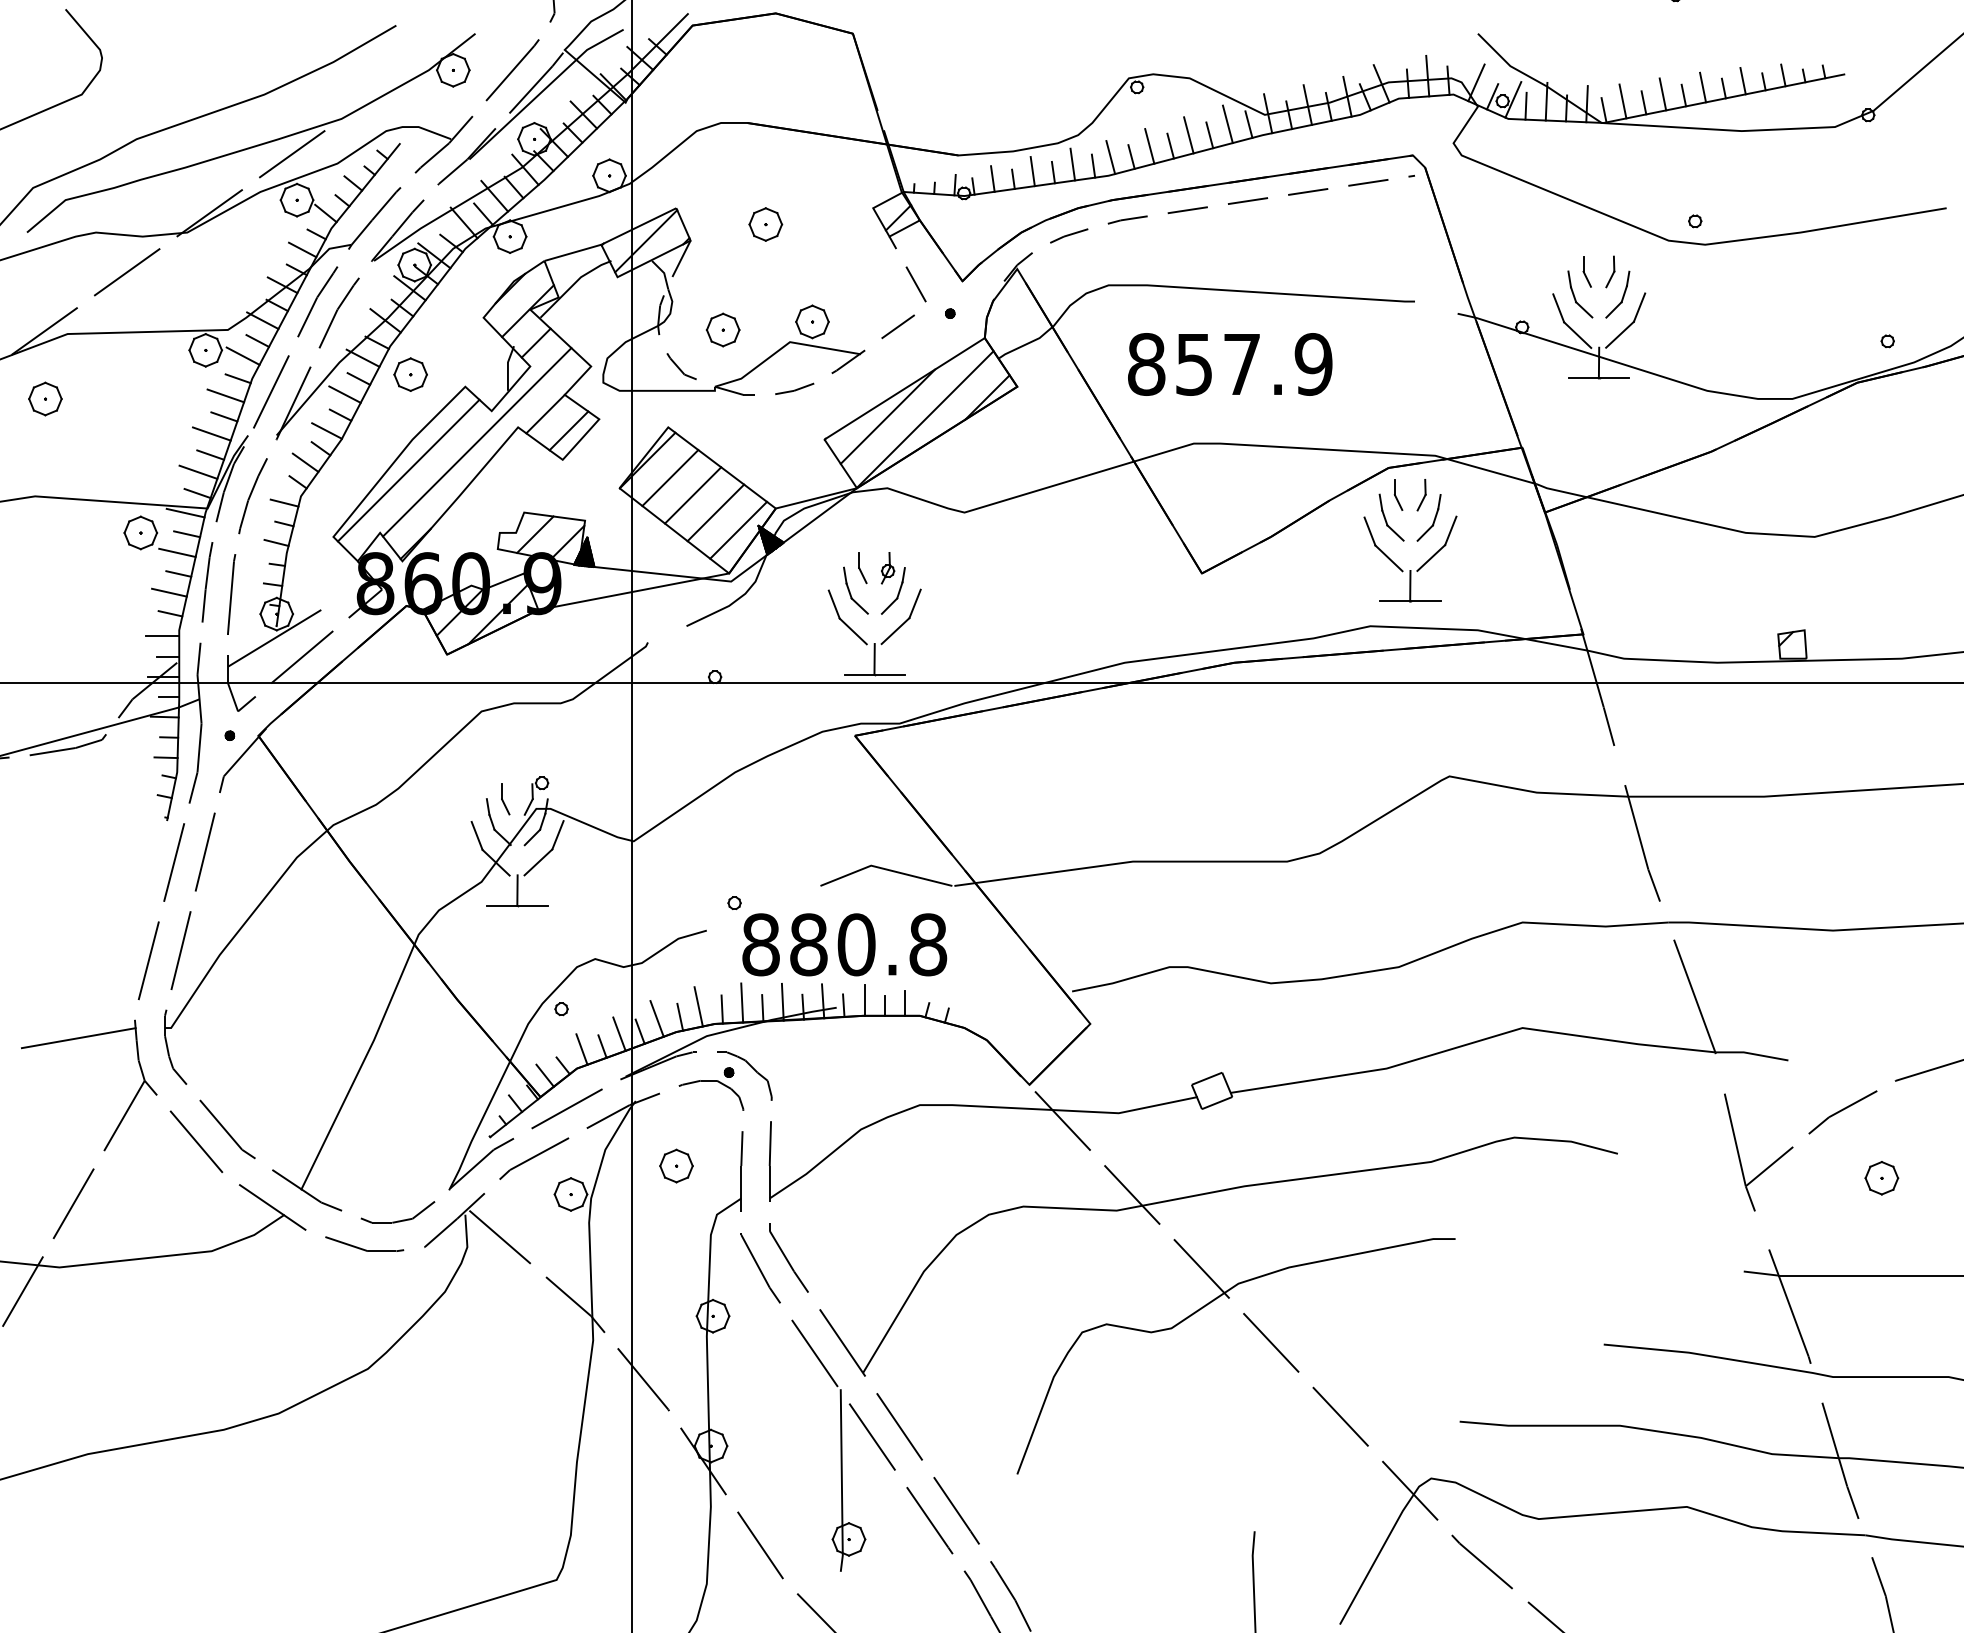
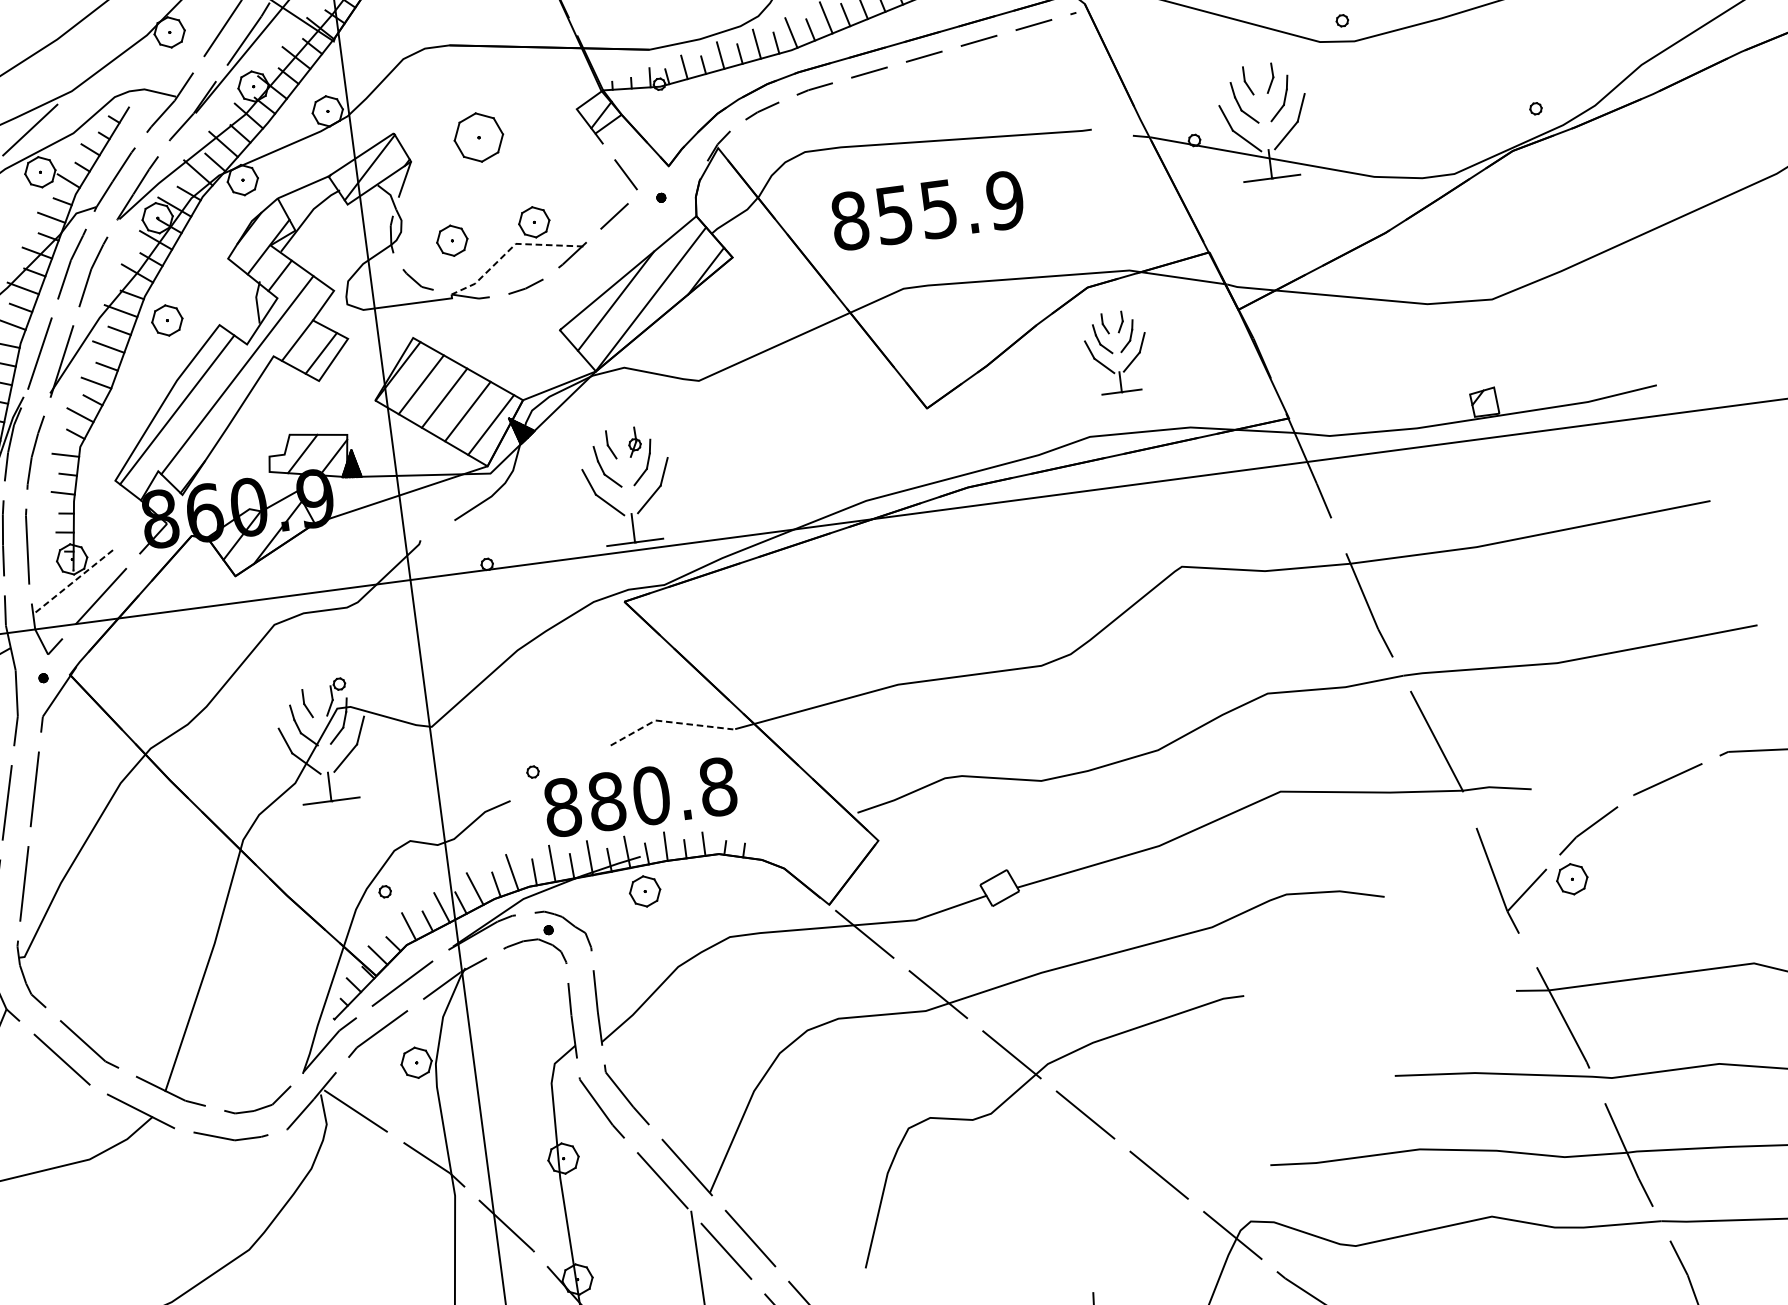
part: (765, 224) -> (478, 137), size x1.6
line: (783, 346) -> (510, 248), solid -> dashed
text: (1241, 364) -> (938, 209), 857.9 -> 855.9
part: (1410, 540) -> (1116, 352), size x0.7
line: (274, 638) -> (73, 582), solid -> dashed
line: (884, 869) -> (668, 722), solid -> dashed
part: (676, 1165) -> (645, 890), moved
part: (1881, 1178) -> (1571, 879), moved

